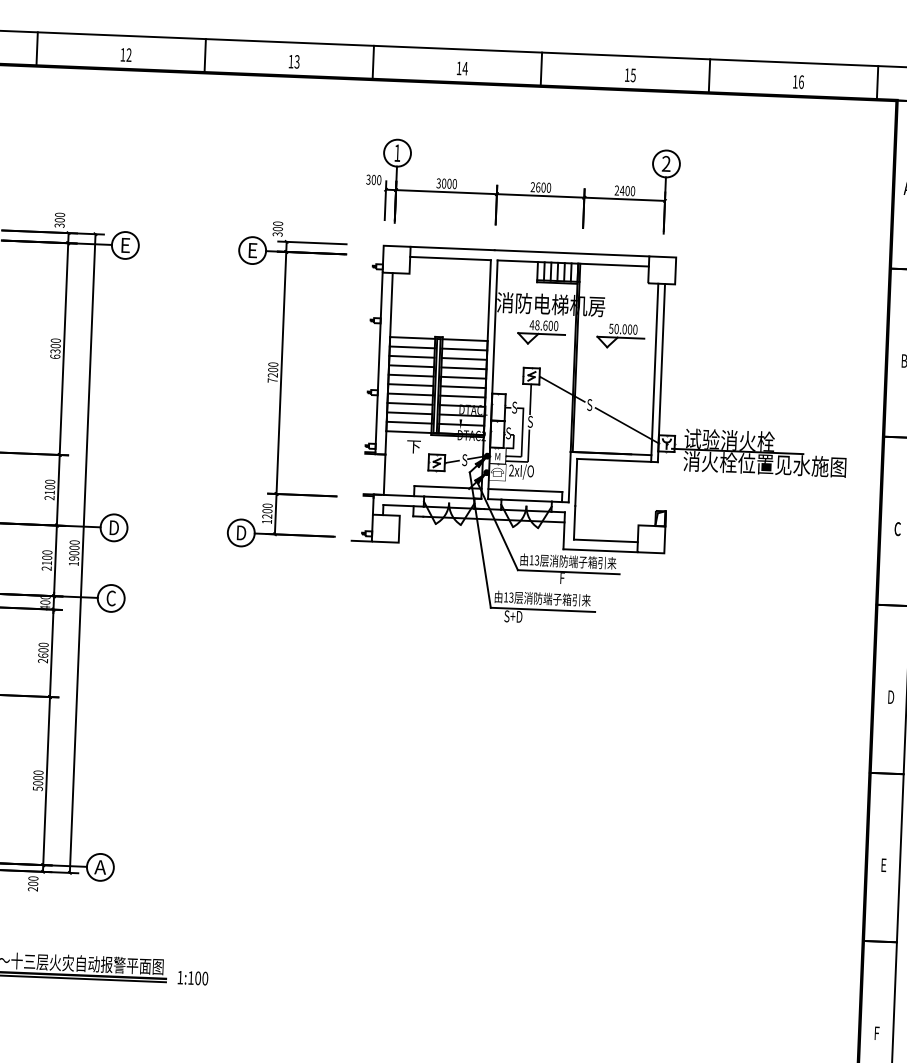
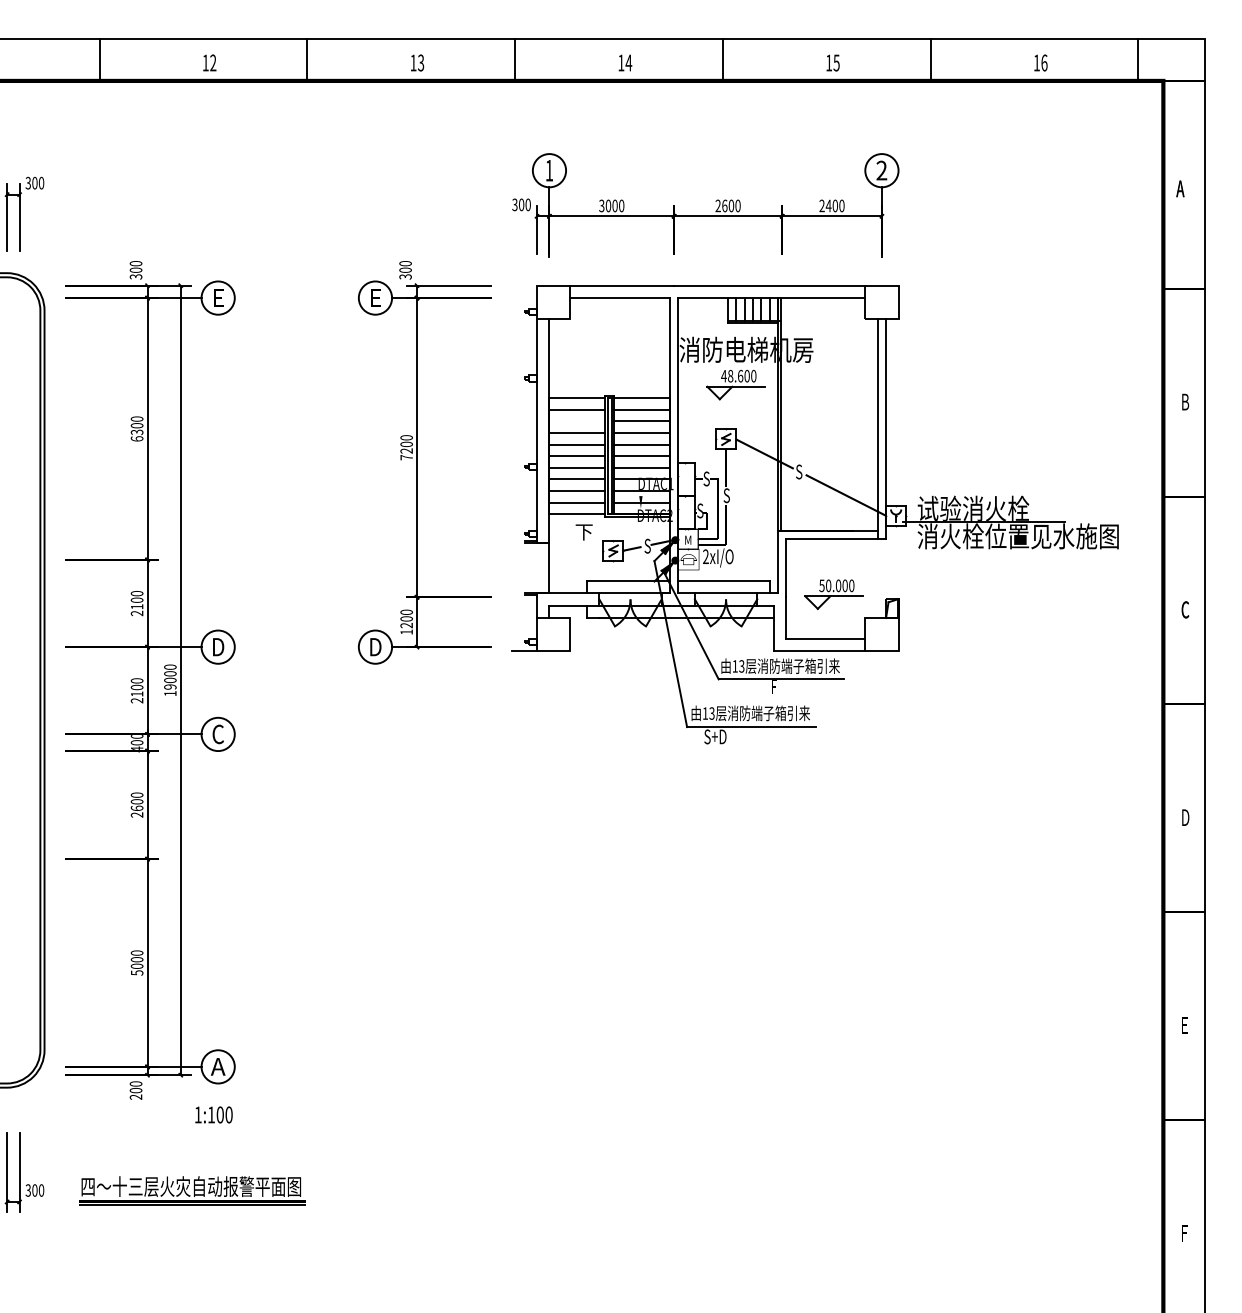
part: (620, 336) -> (833, 594), moved
line: (412, 356) -> (577, 421), removed
text: (192, 977) -> (213, 1114), moved

